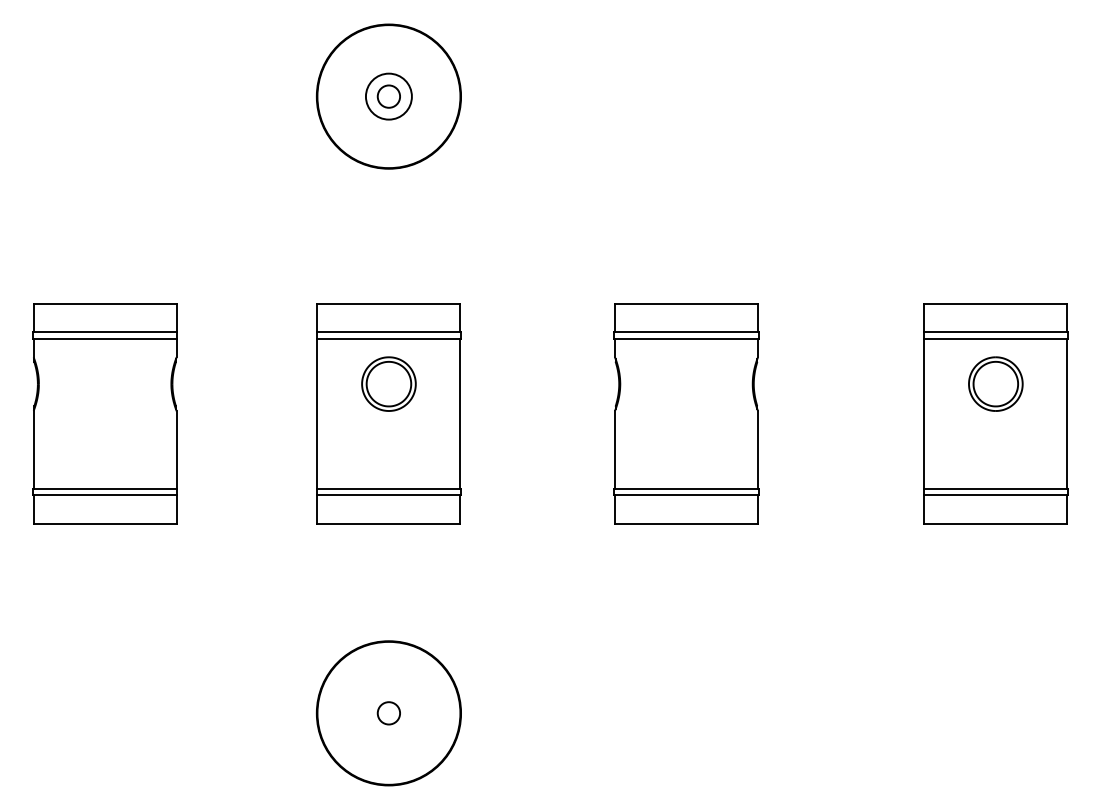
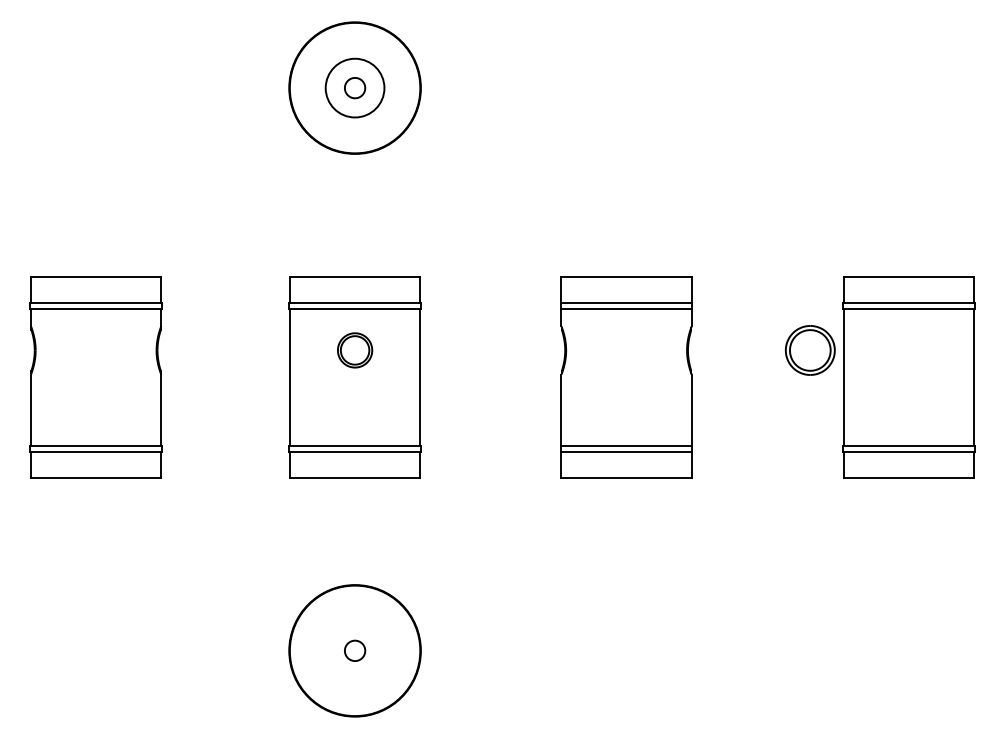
circle: (388, 96) -> (354, 87), size x1.4
part: (388, 383) -> (354, 349), size x0.7
part: (995, 383) -> (810, 349), moved

